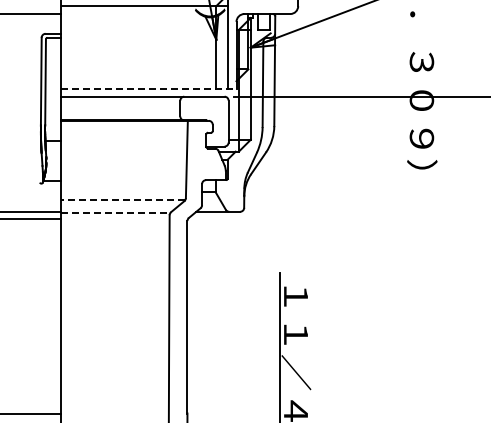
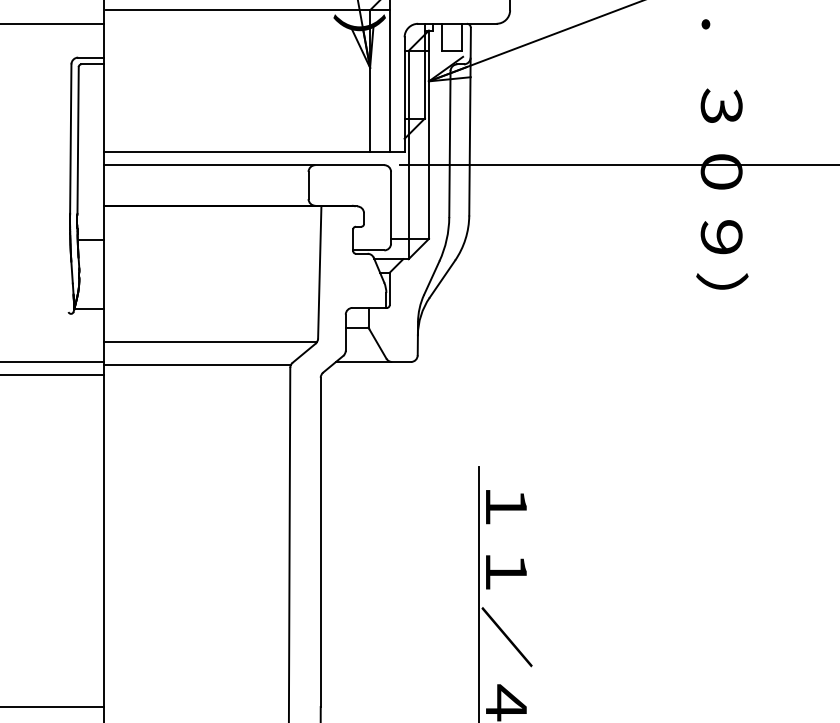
line: (148, 89) -> (254, 152), dashed -> solid
line: (122, 199) -> (209, 340), dashed -> solid
line: (115, 213) -> (197, 364), dashed -> solid

